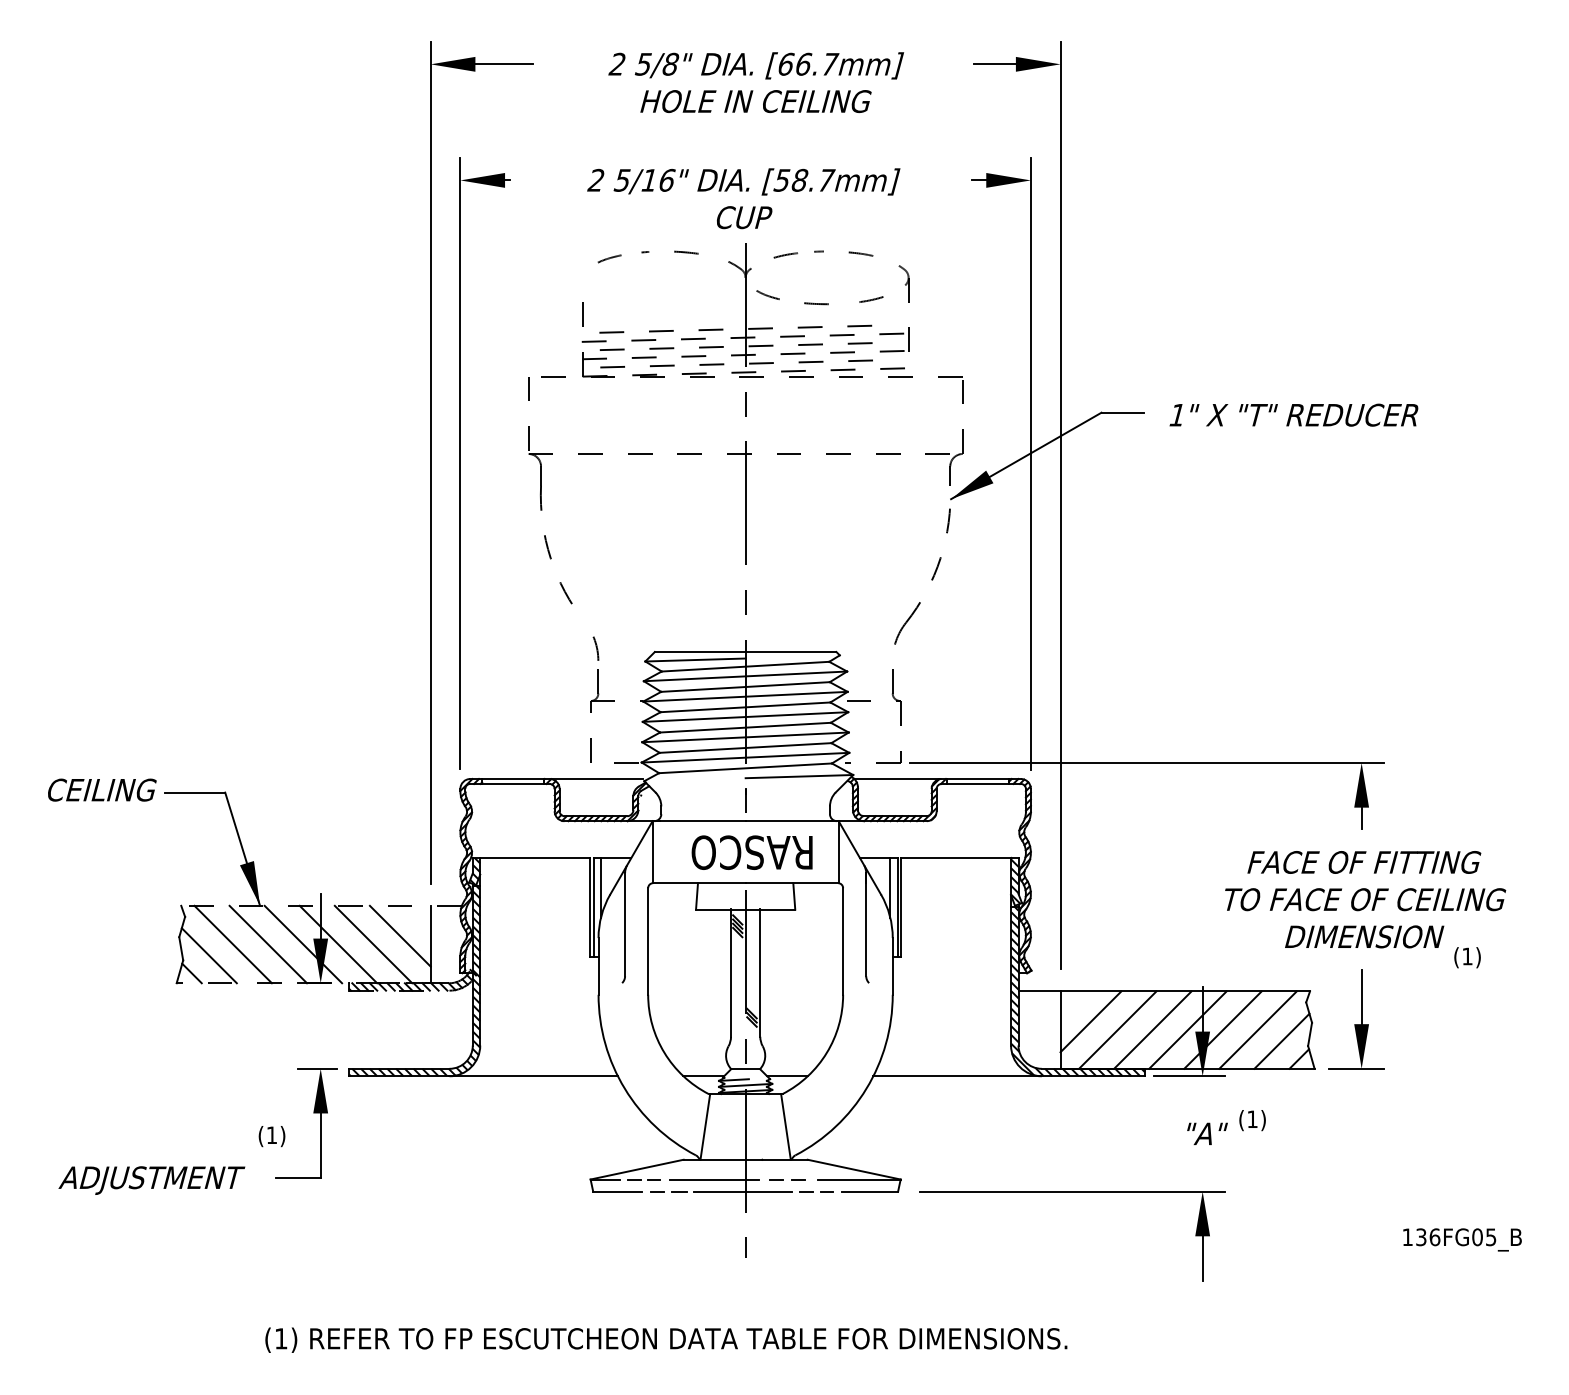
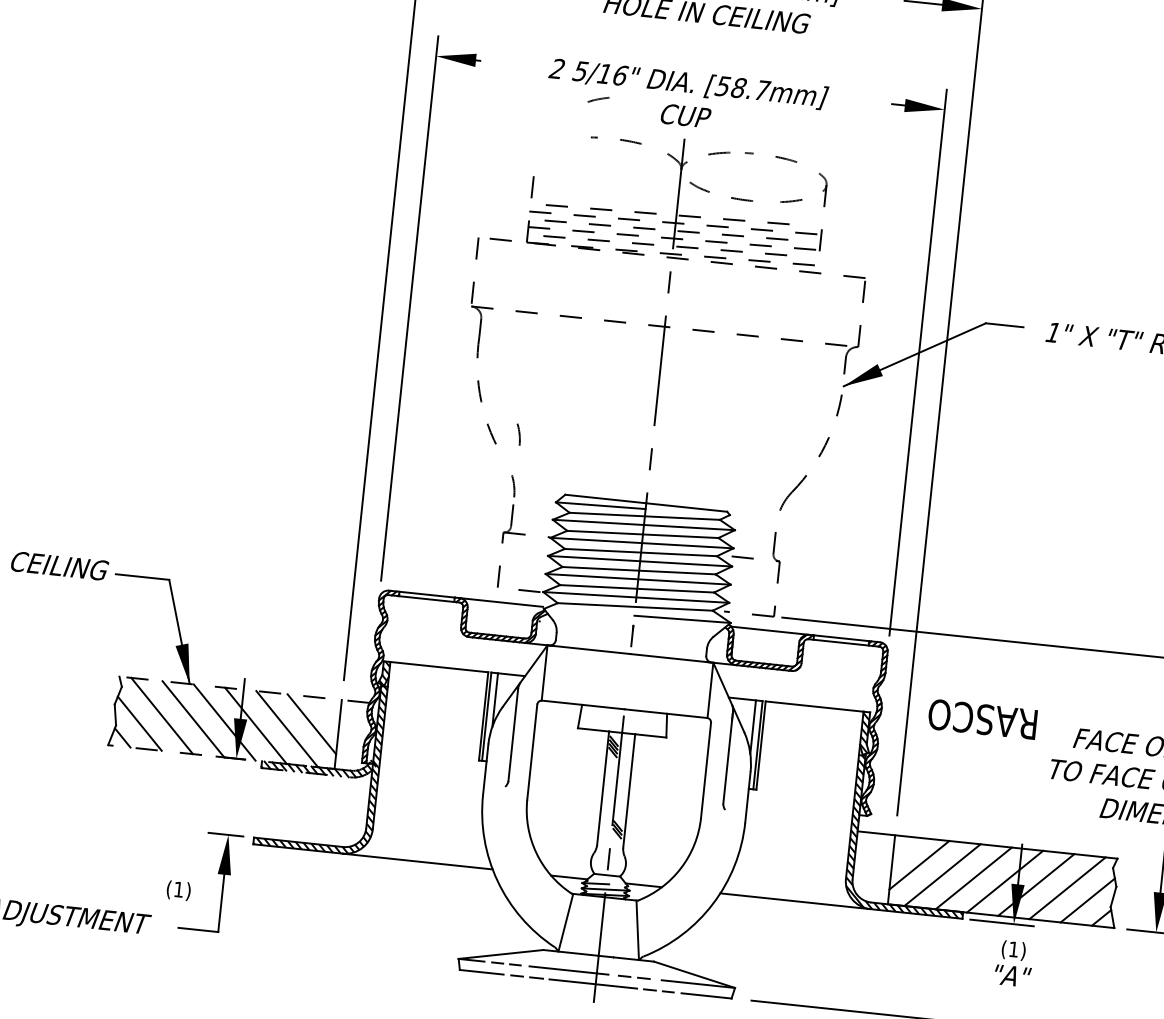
line: (609, 258) -> (598, 99), moved
arc: (596, 590) -> (519, 434), added
text: (751, 852) -> (982, 719), moved
text: (1252, 1120) -> (1013, 950), moved

